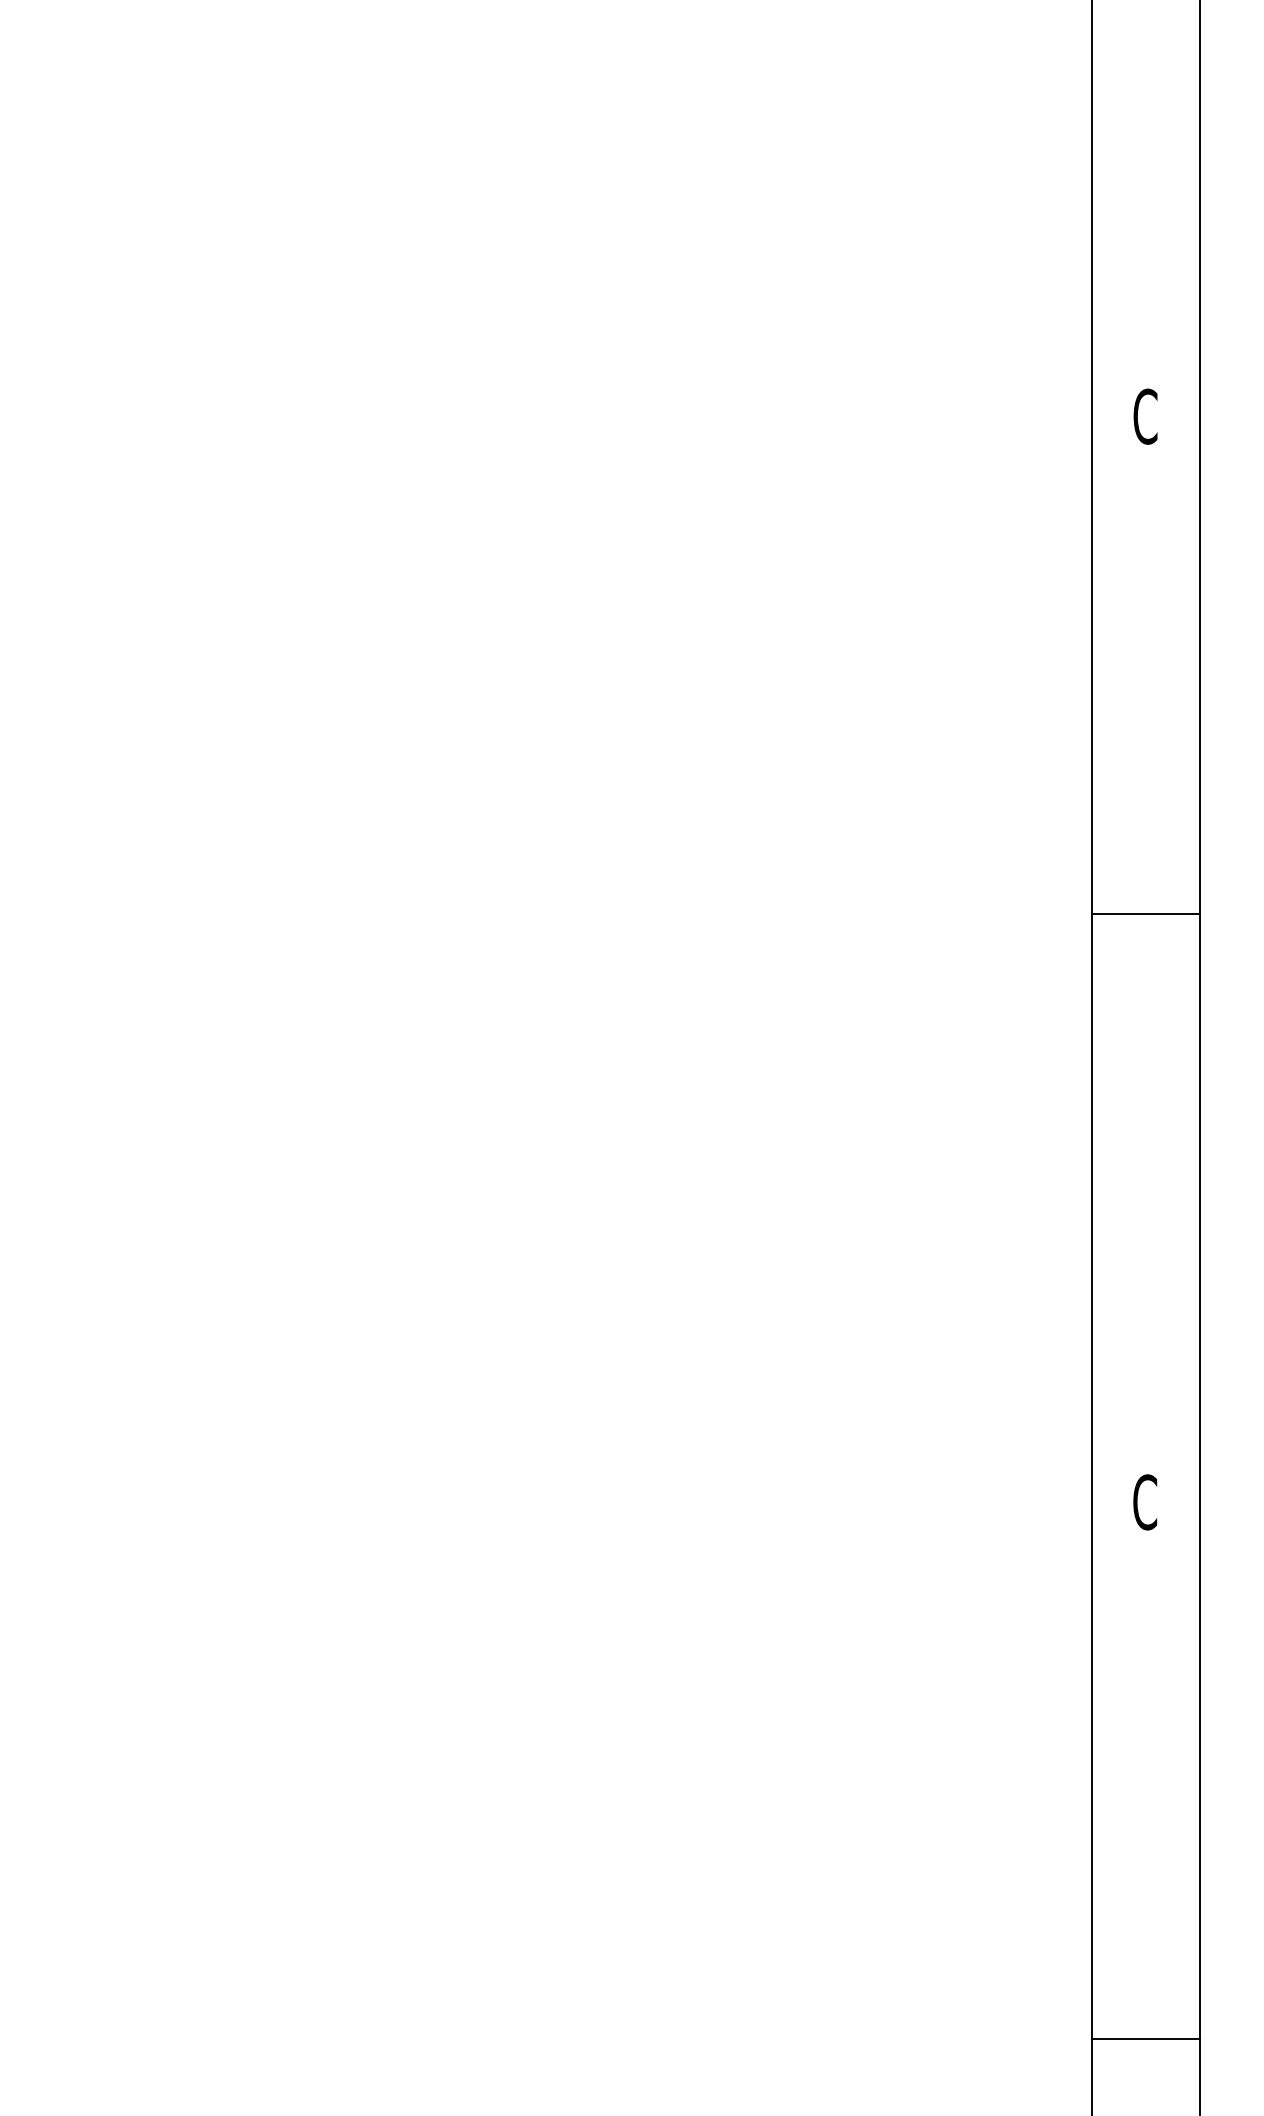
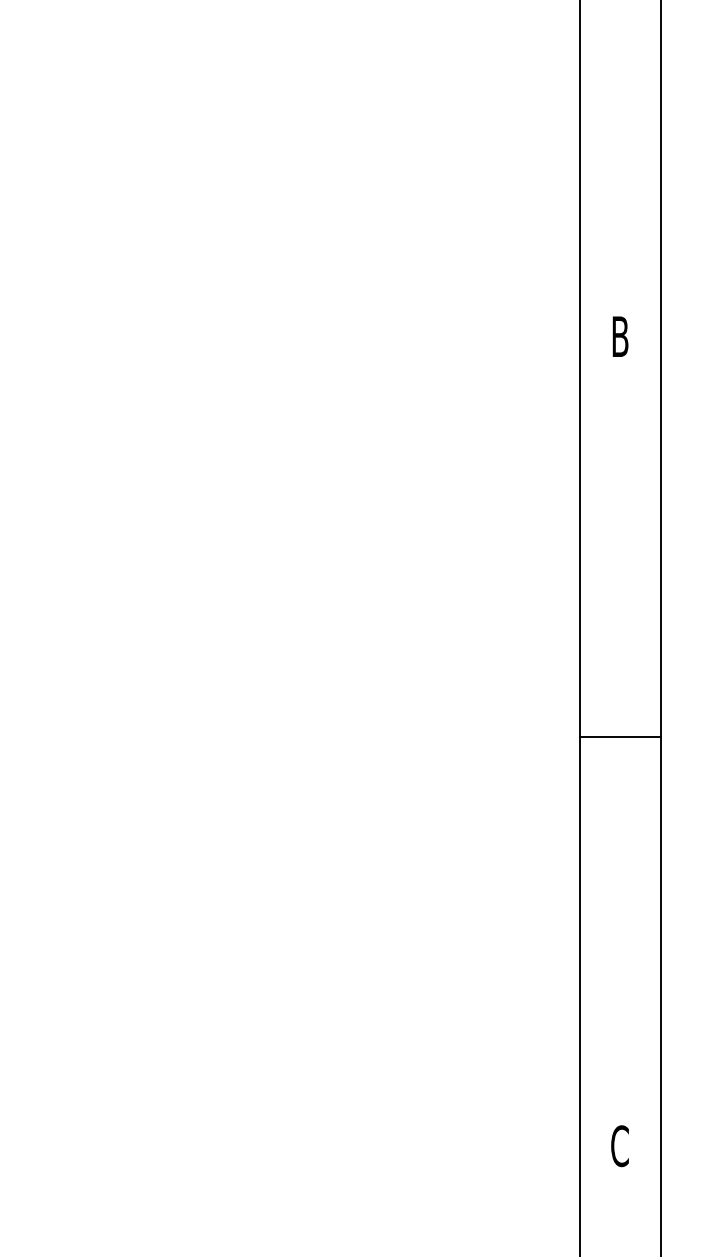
text: (1145, 416) -> (620, 336), C -> B
line: (1145, 913) -> (620, 736), moved

